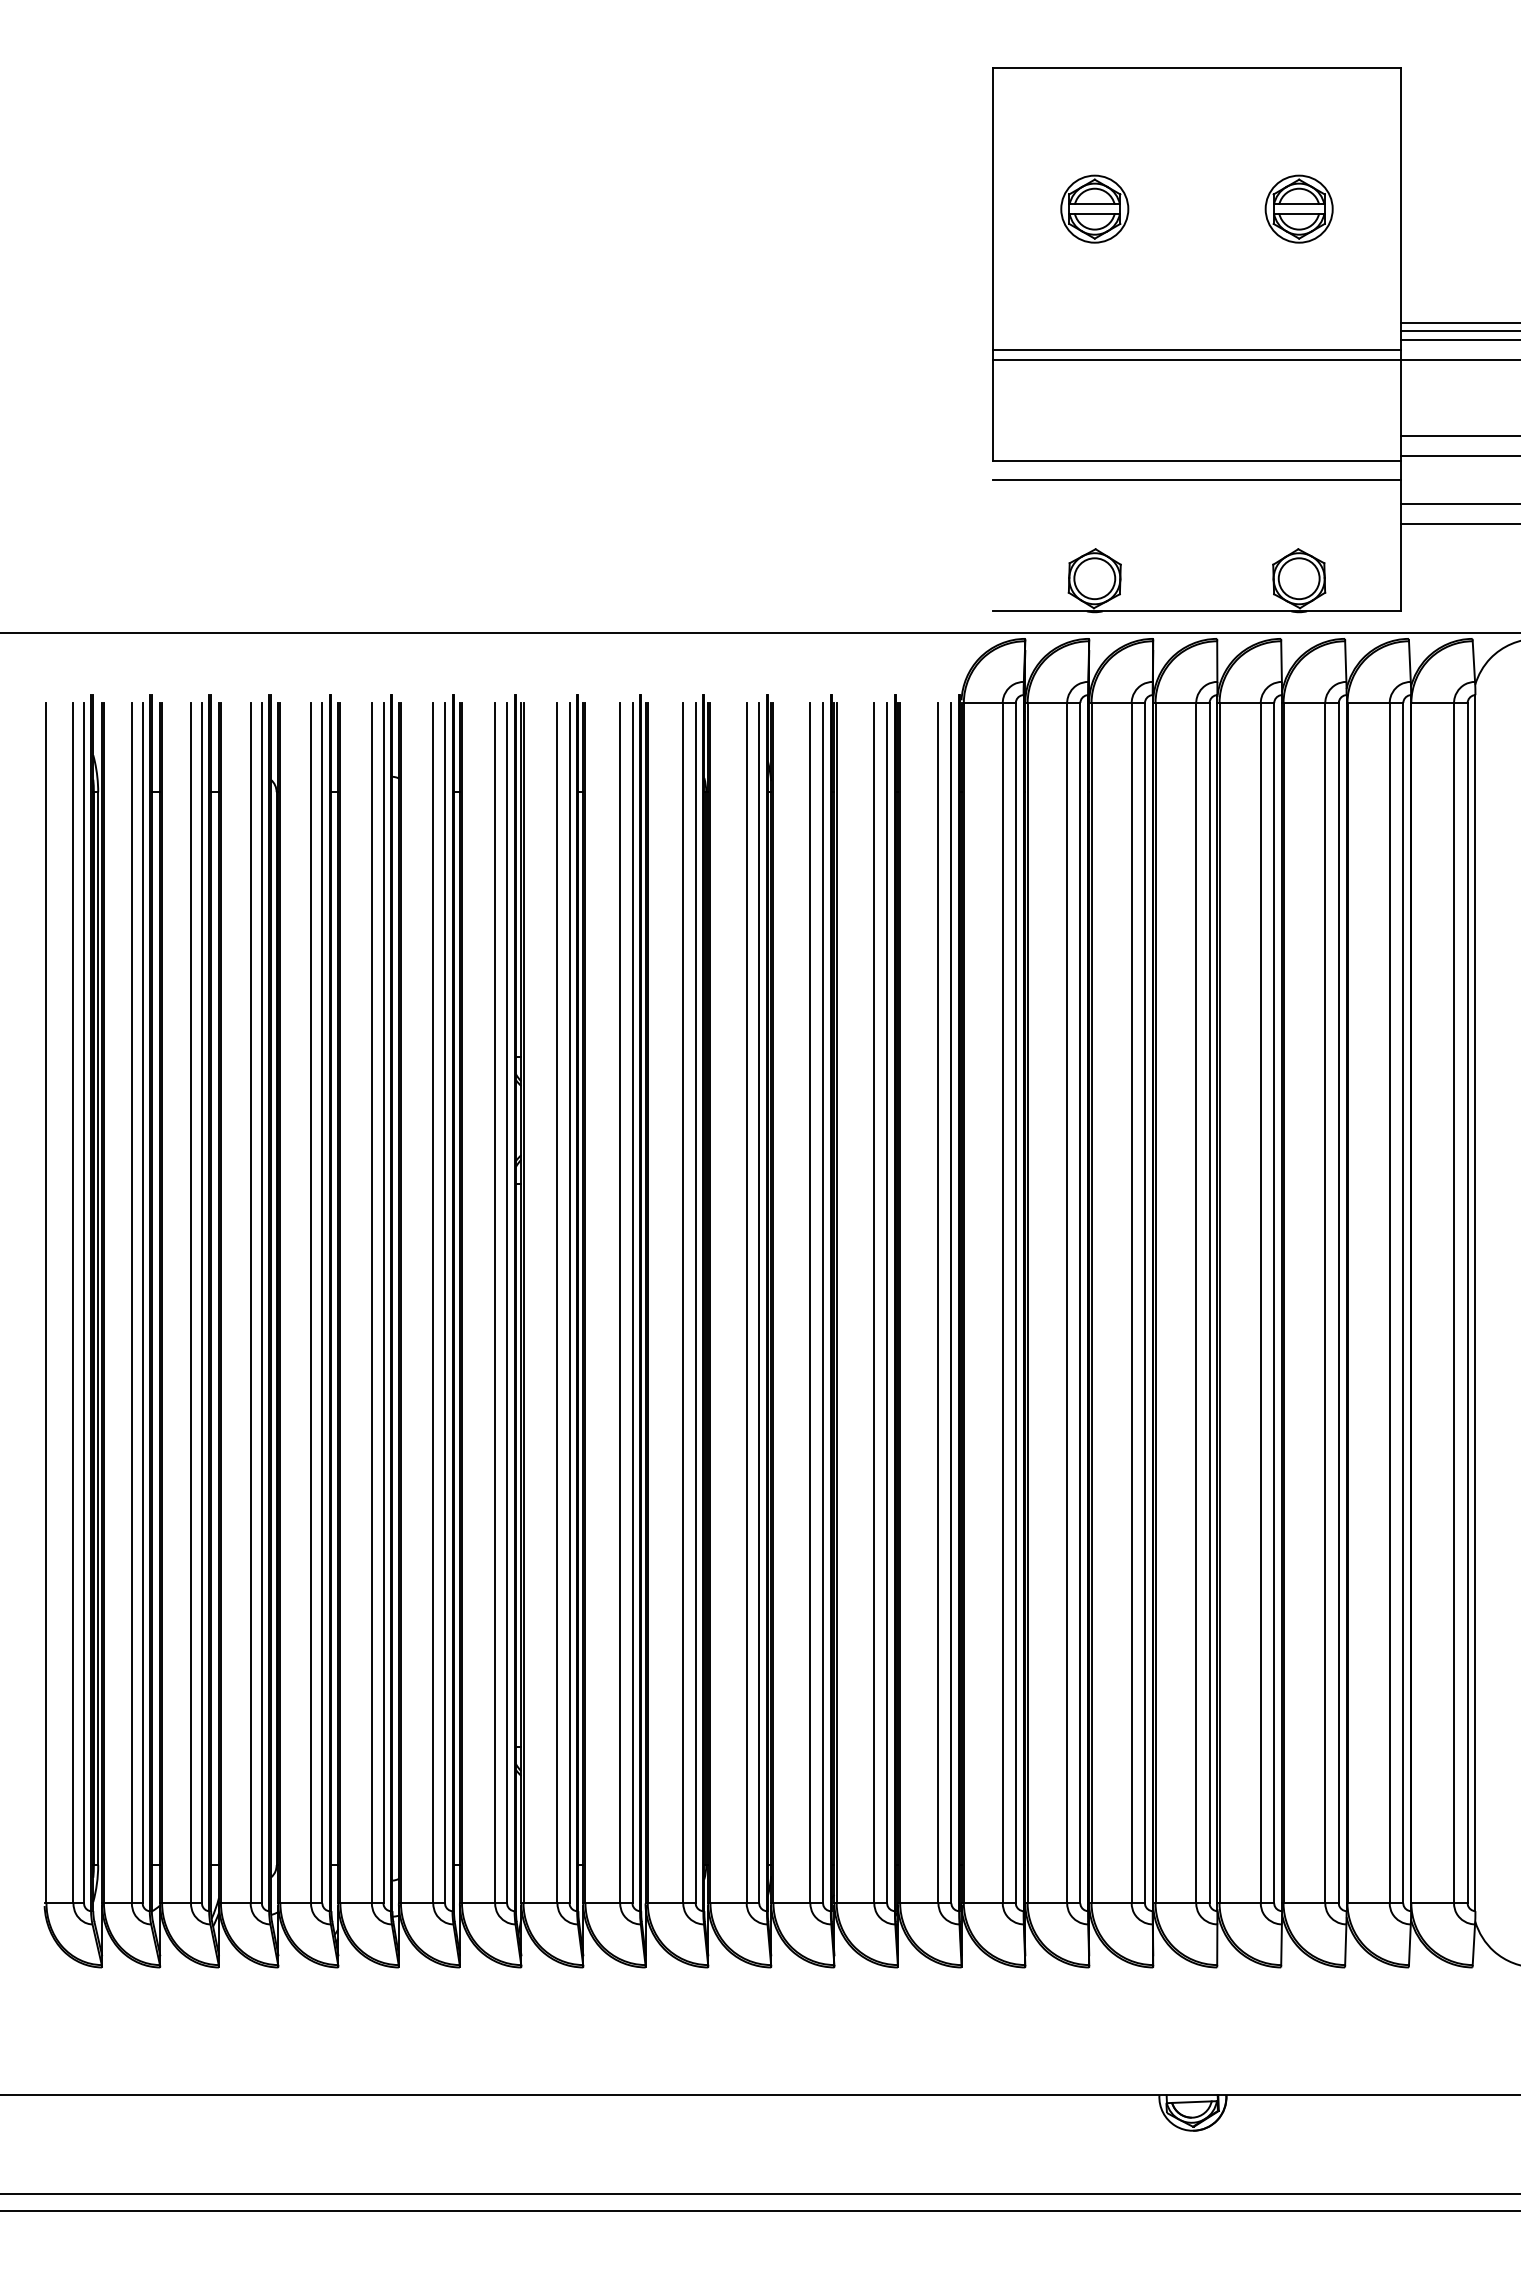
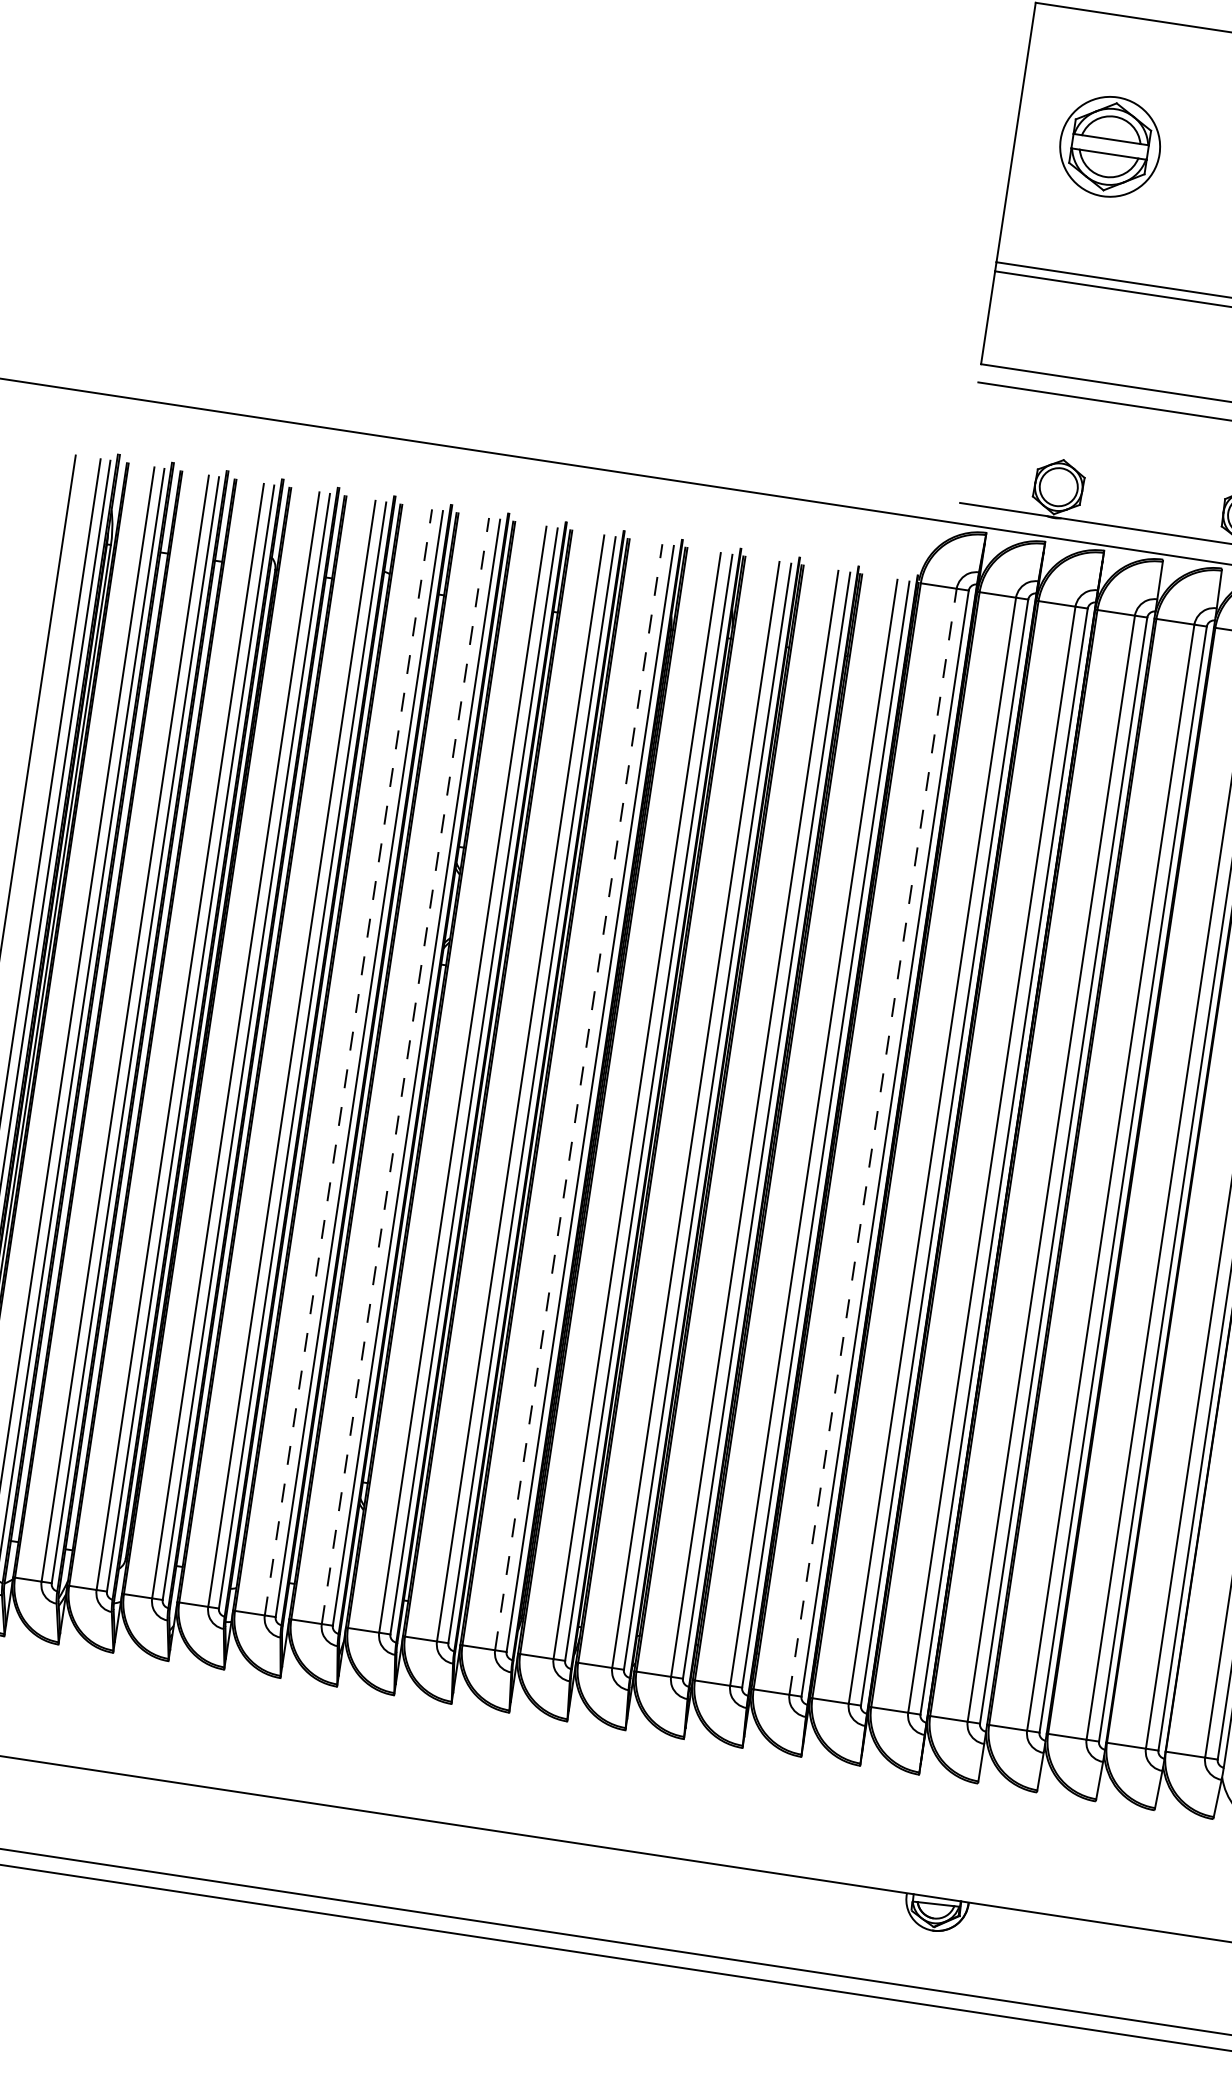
part: (1094, 208) -> (1110, 146), size x1.6
line: (433, 1302) -> (348, 1061), solid -> dashed
line: (495, 1302) -> (405, 1070), solid -> dashed
line: (683, 1302) -> (579, 1096), solid -> dashed
line: (1002, 1302) -> (872, 1141), solid -> dashed

